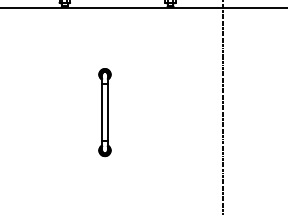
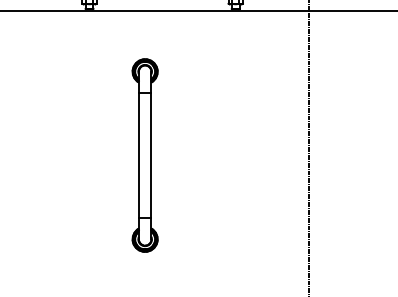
part: (104, 112) -> (144, 155), size x1.6

